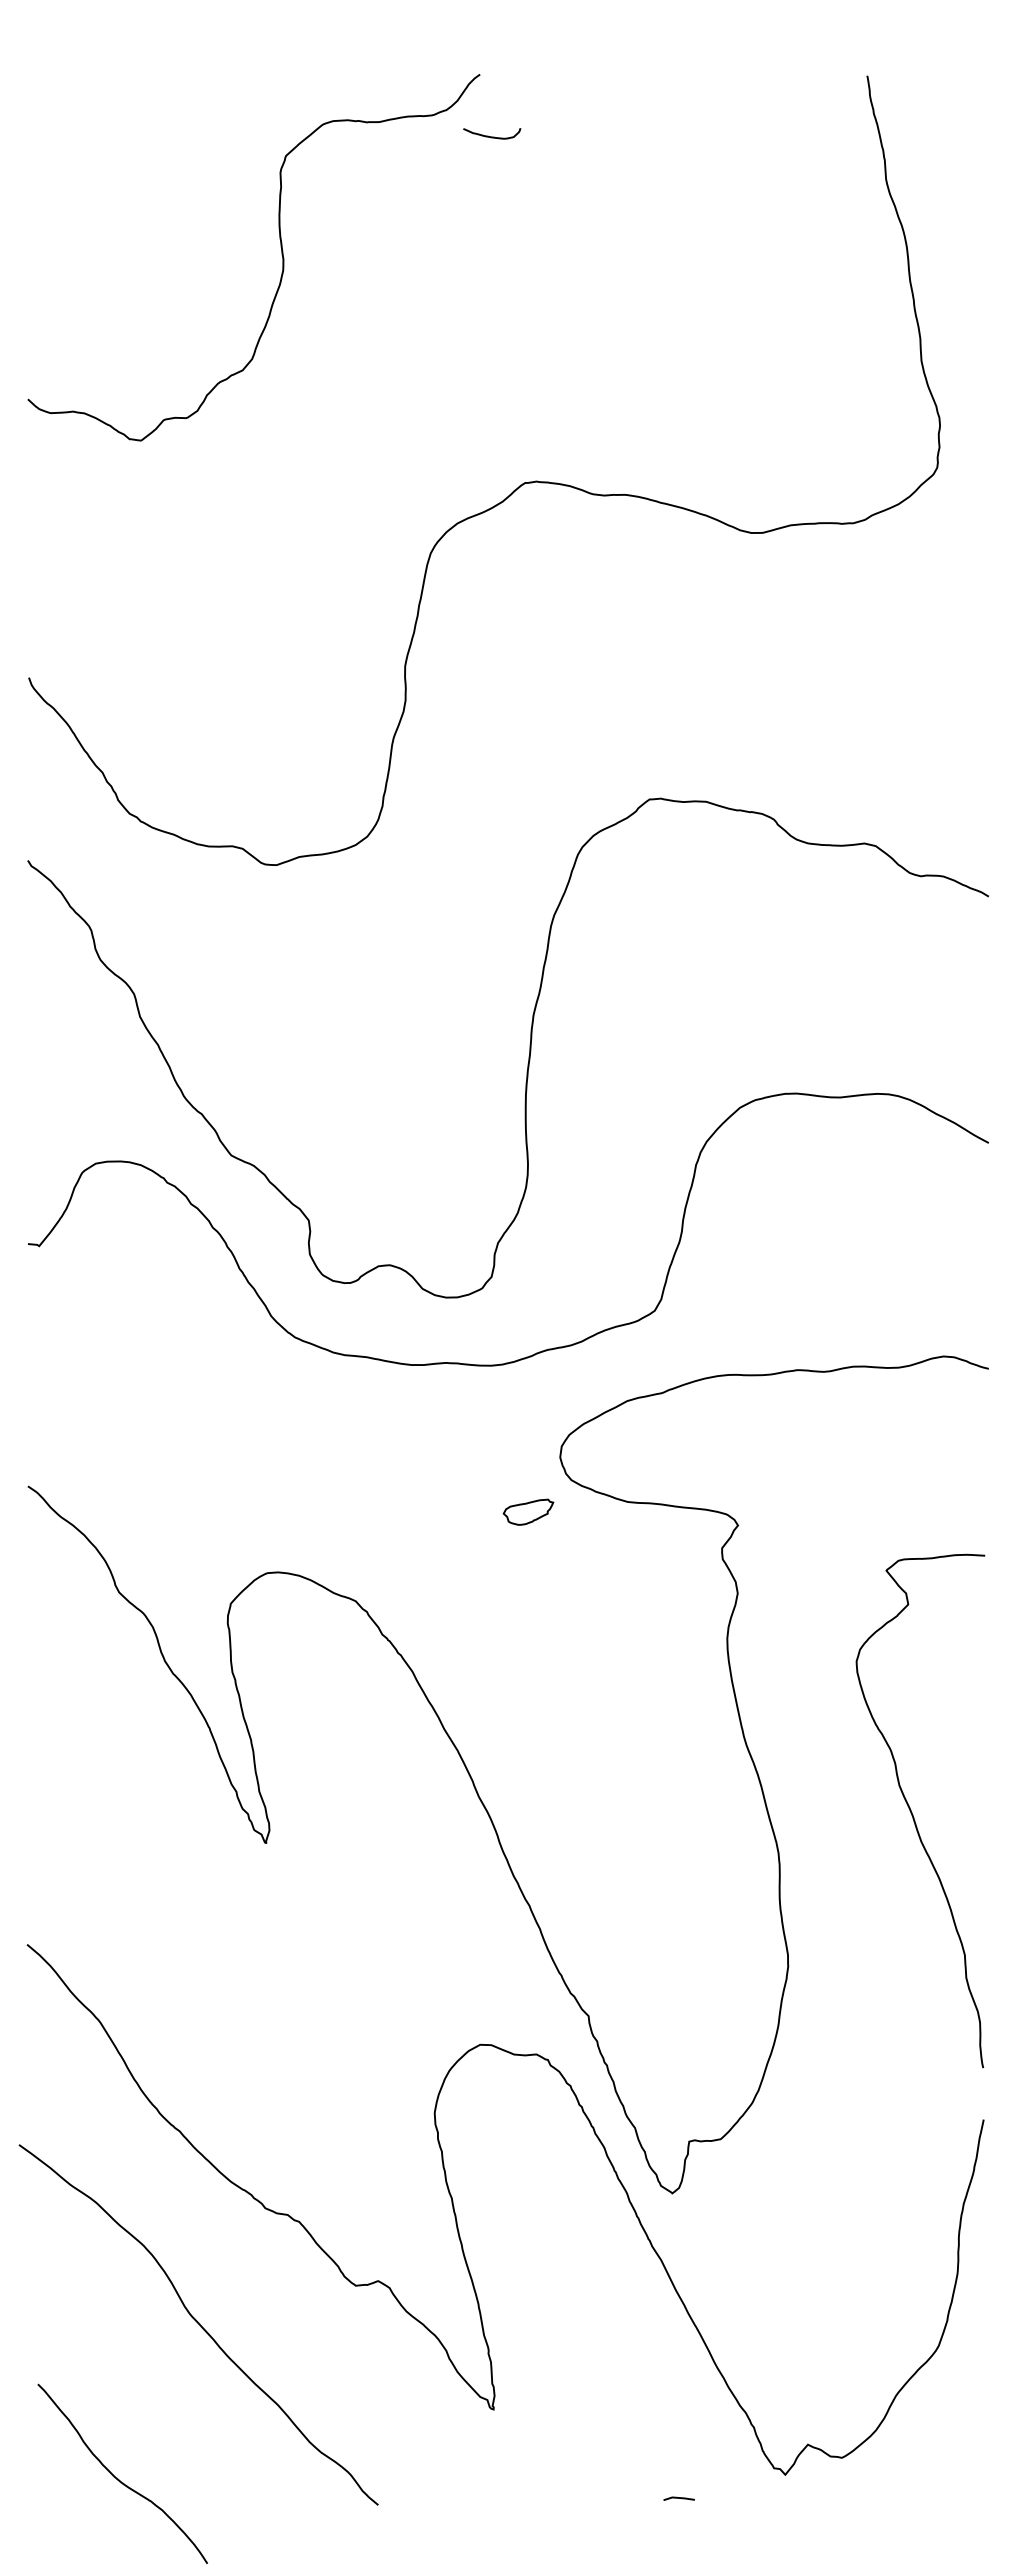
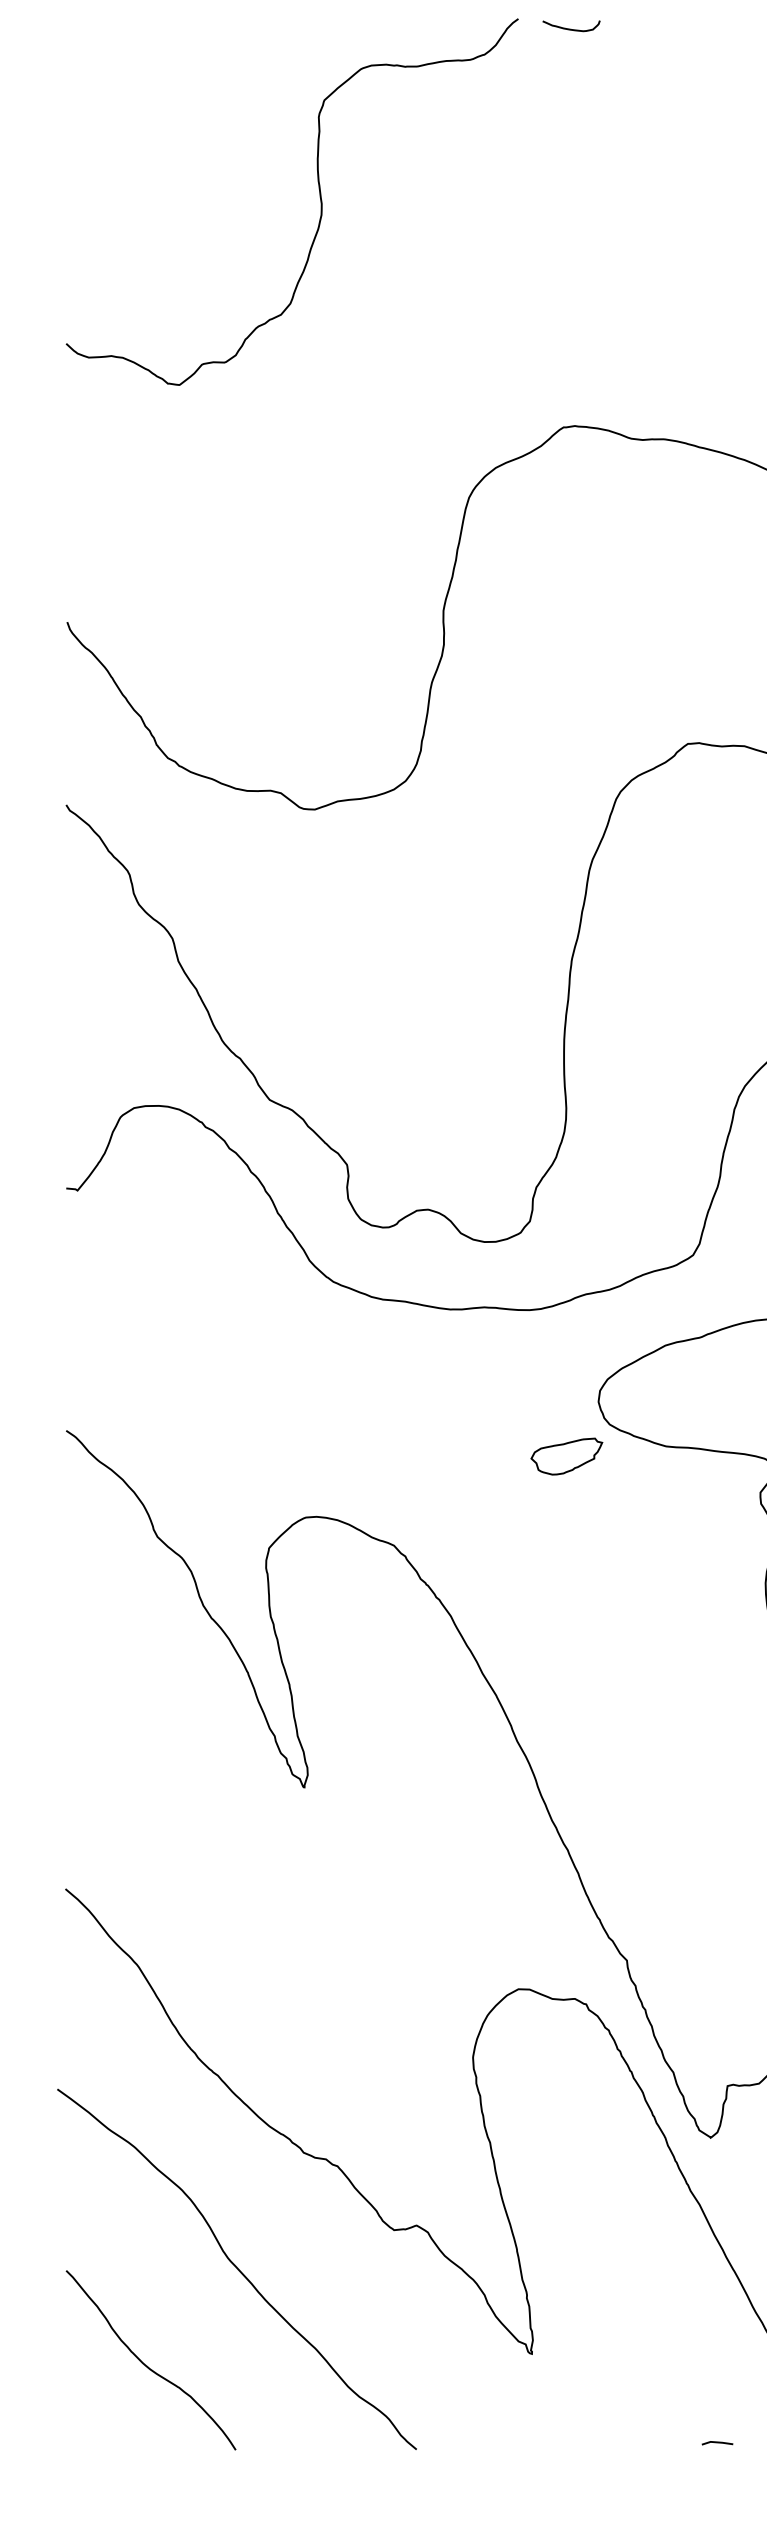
curve: (492, 136) -> (571, 28), moved
part: (528, 1512) -> (566, 1456), size x1.43
curve: (118, 2478) -> (146, 2364), moved

